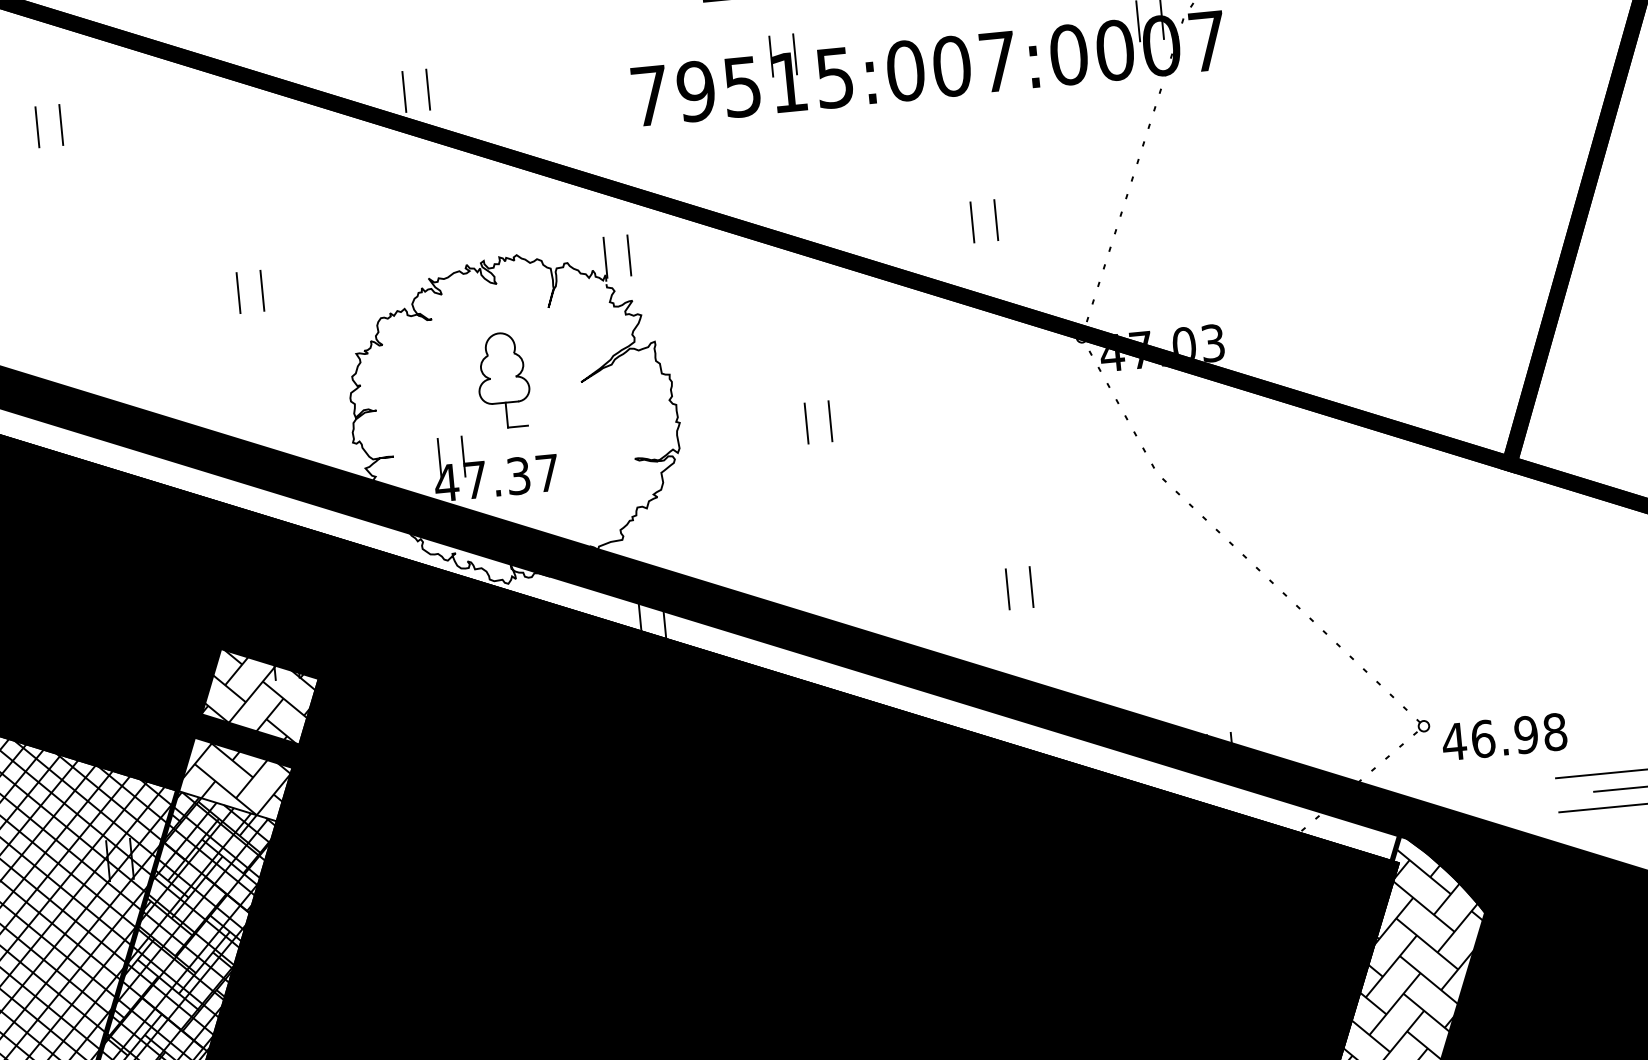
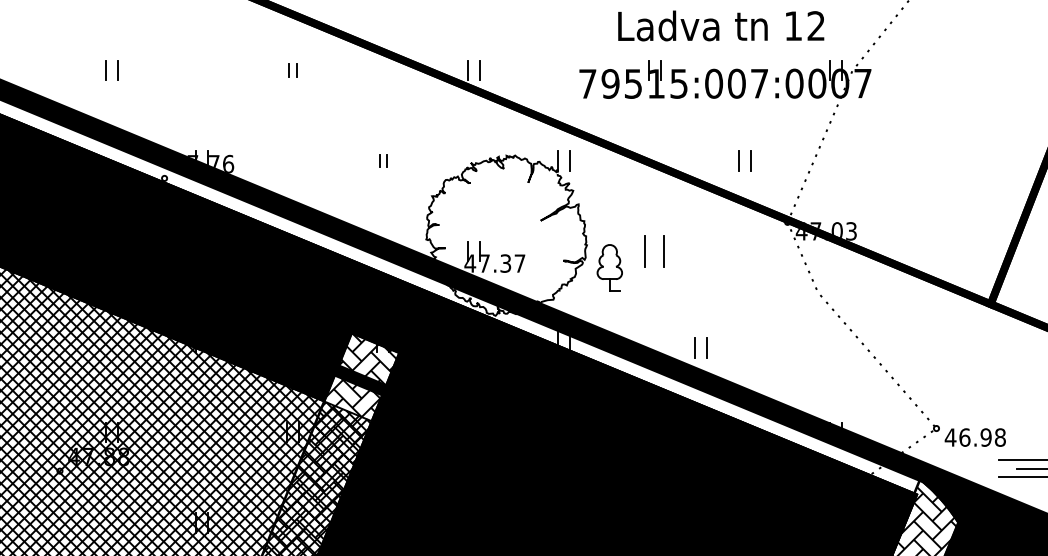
part: (48, 126) -> (292, 70), size x0.7
part: (248, 291) -> (382, 160), size x0.6
part: (502, 379) -> (609, 267), moved
part: (817, 422) -> (654, 251), size x1.6
part: (1017, 587) -> (700, 347), moved

